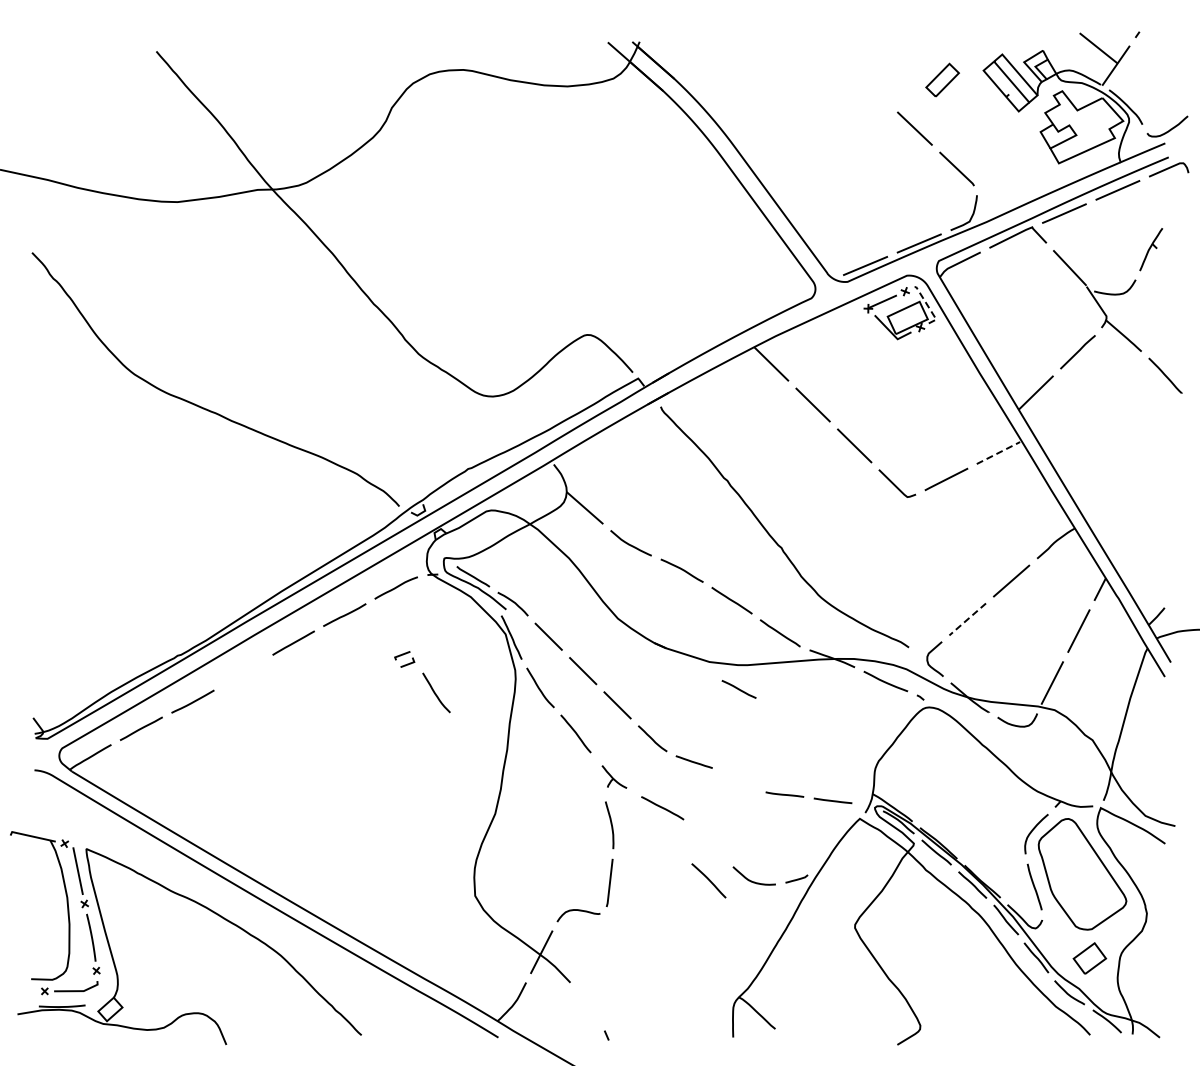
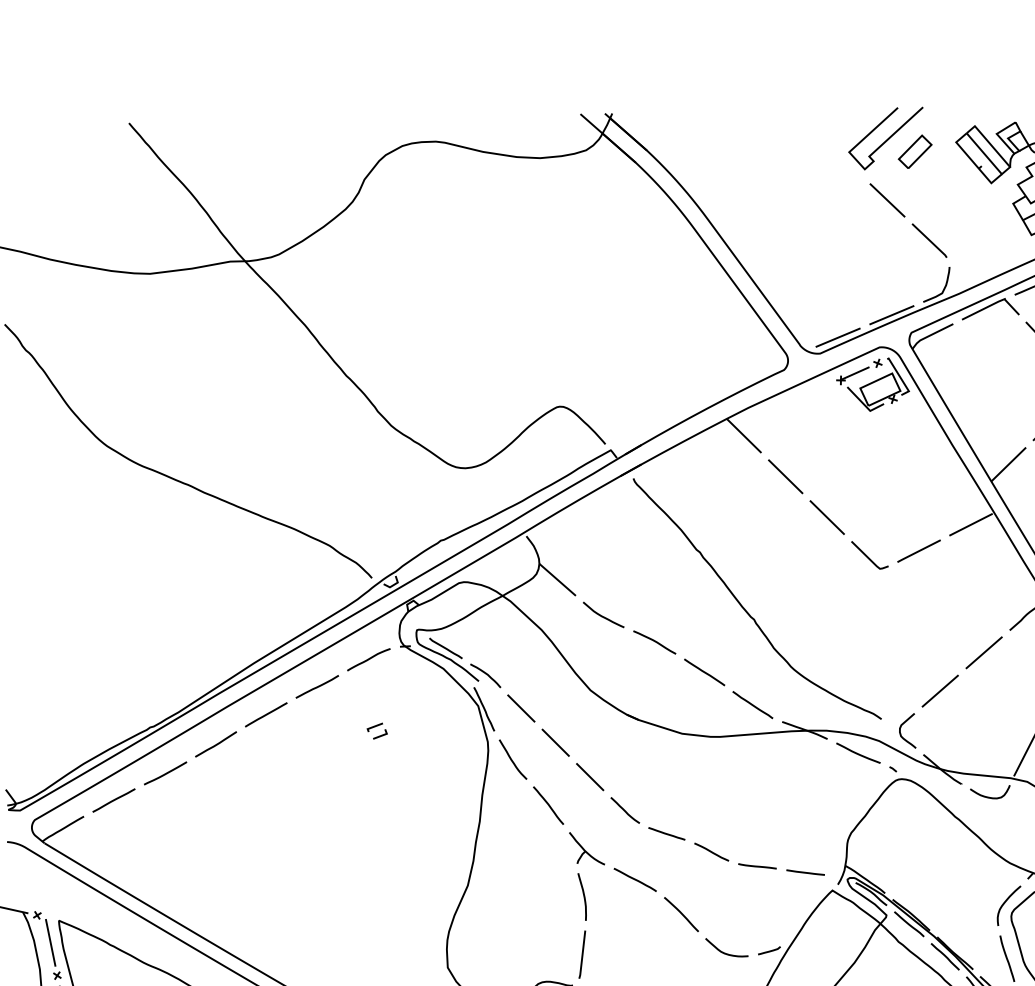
curve: (914, 67) -> (887, 139), added
line: (928, 306) -> (901, 378), dashed -> solid
line: (998, 452) -> (971, 524), dashed -> solid
line: (967, 619) -> (940, 691), dashed -> solid
line: (243, 672) -> (216, 744), added
line: (738, 689) -> (711, 852), moved
curve: (435, 692) -> (408, 764), removed
part: (614, 776) -> (587, 848), size x1.43
line: (708, 880) -> (681, 914), moved

